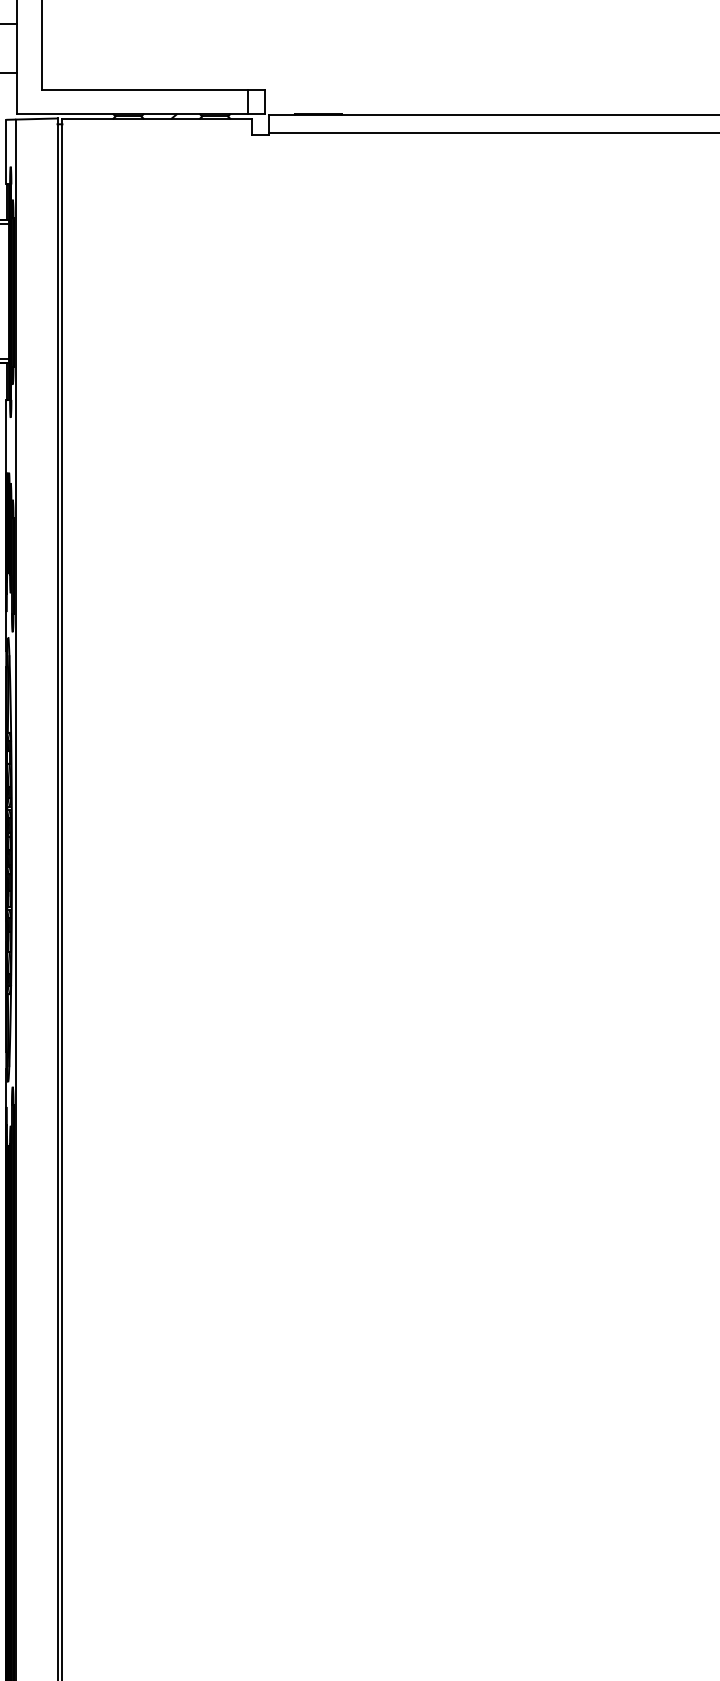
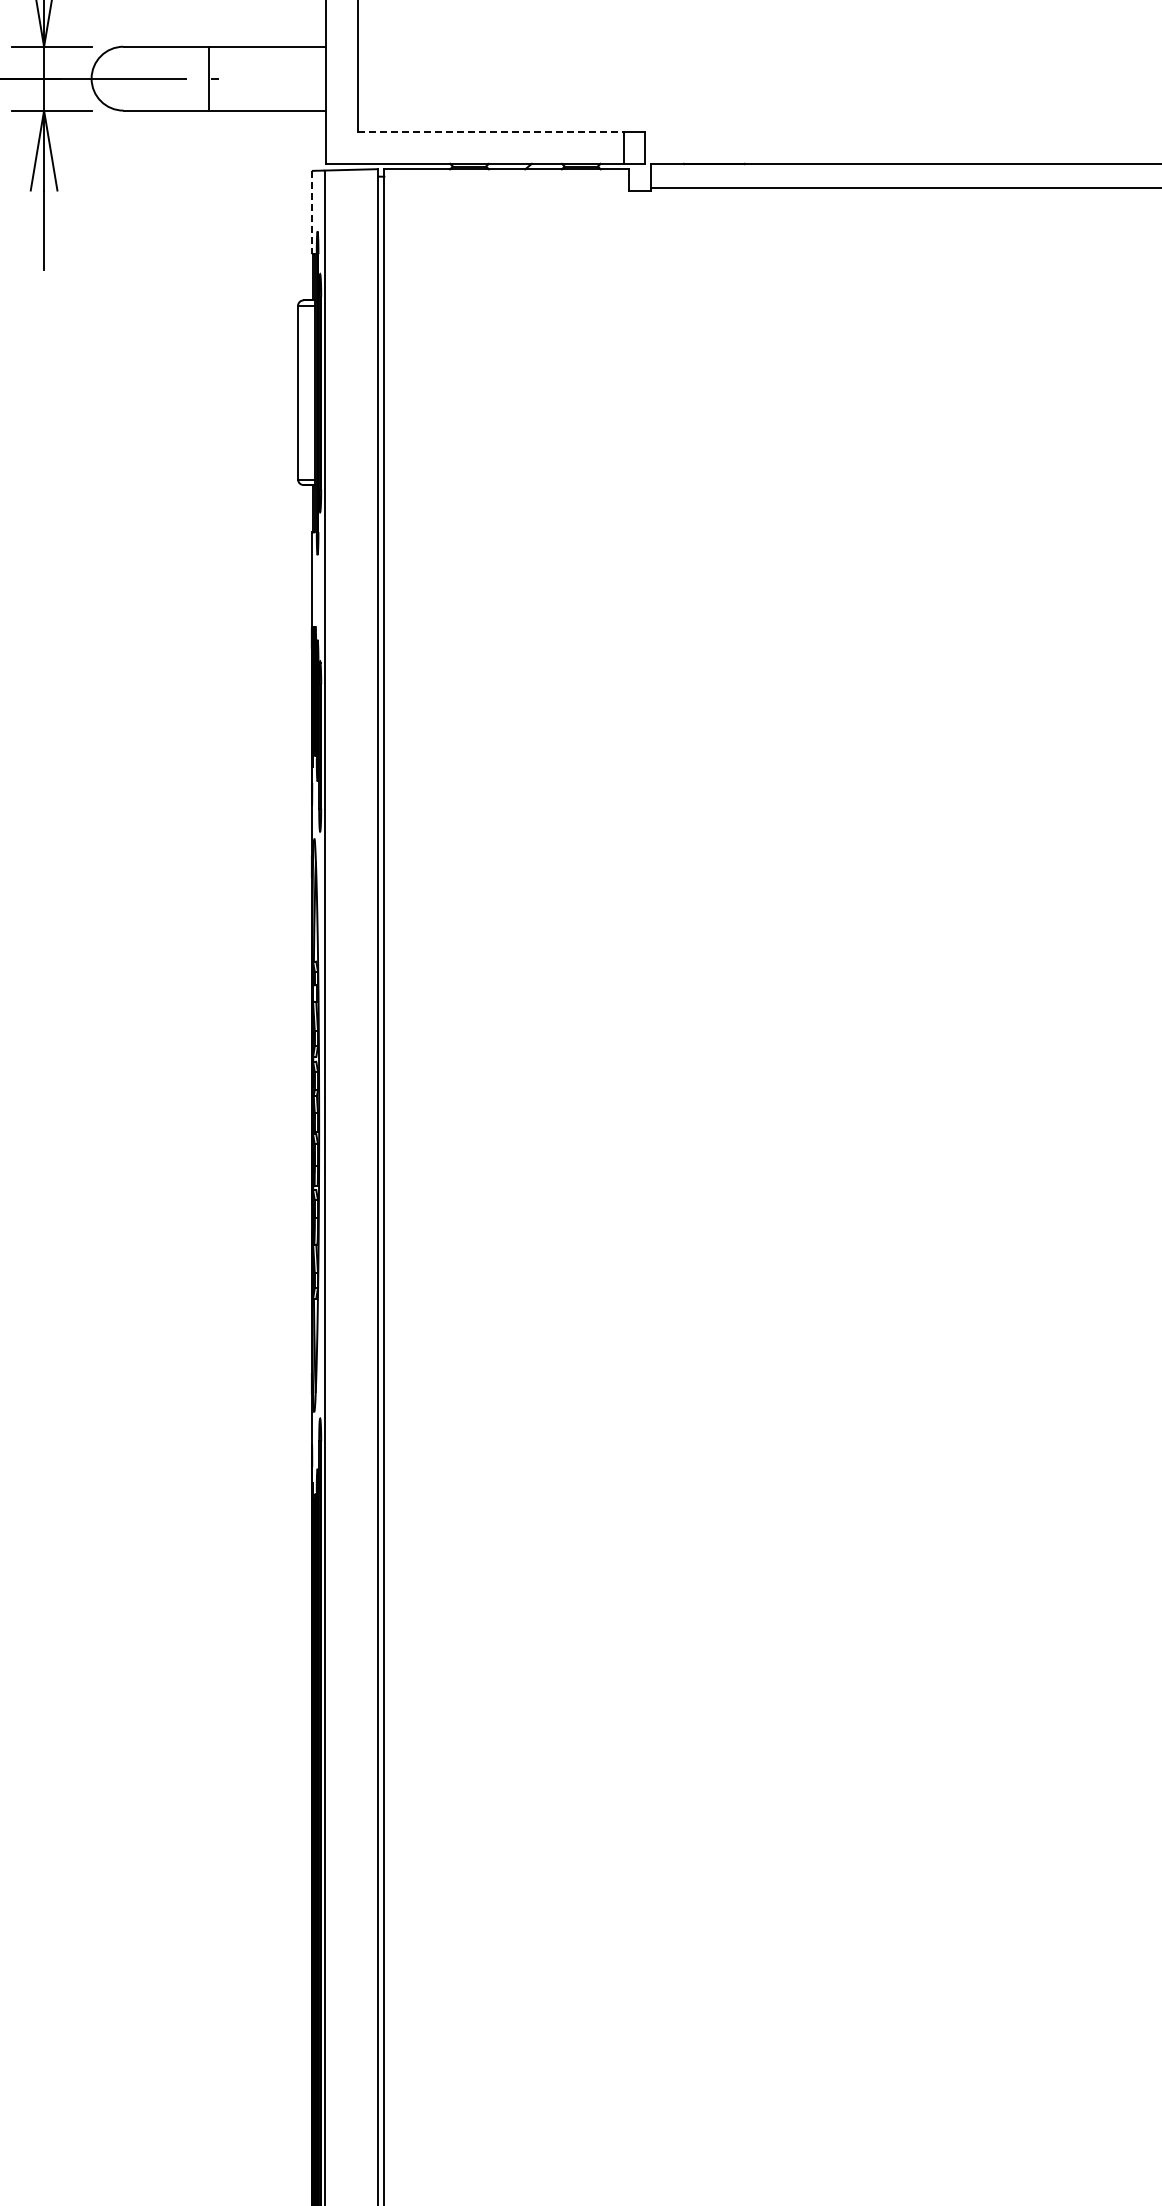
line: (145, 89) -> (491, 131), solid -> dashed
line: (5, 152) -> (311, 212), solid -> dashed

